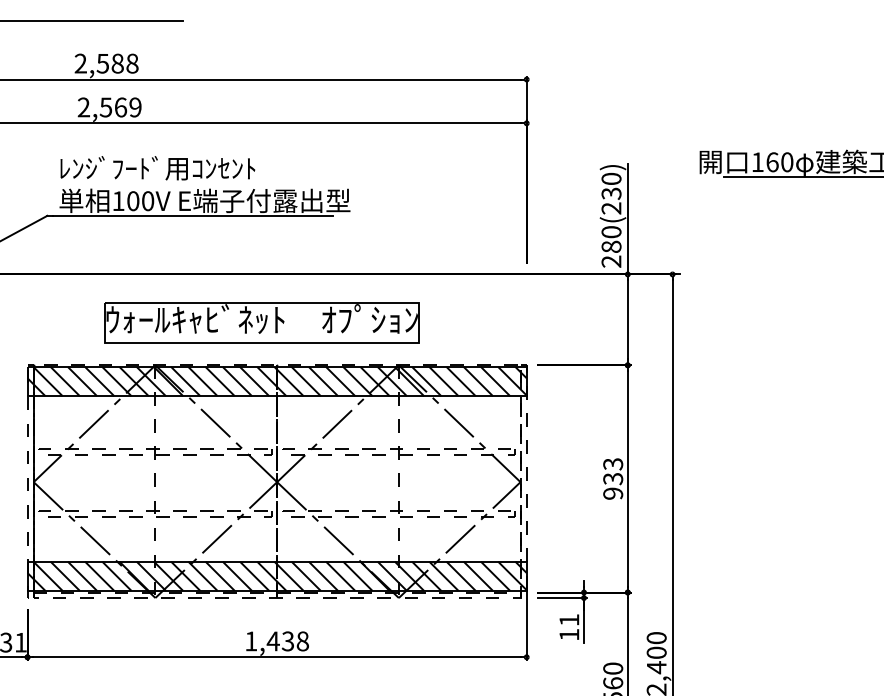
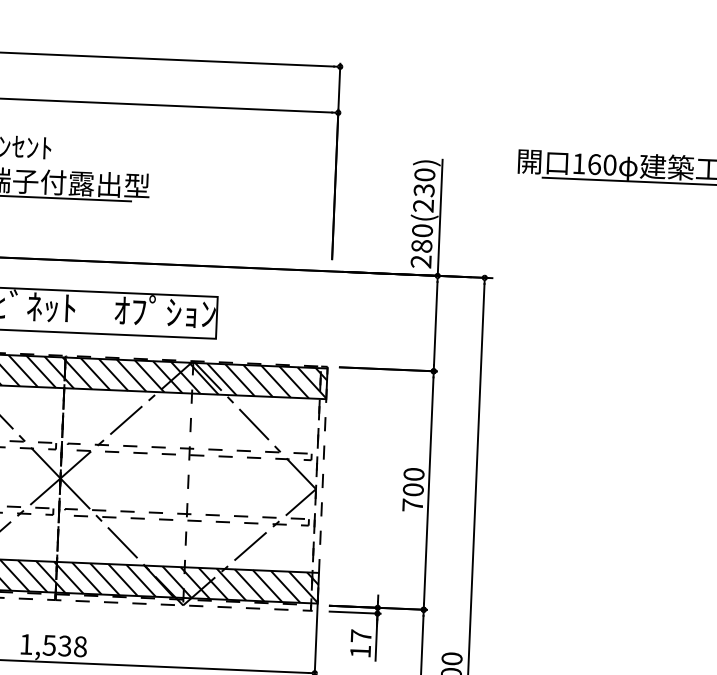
text: (613, 478) -> (413, 489), 933 -> 700
text: (569, 620) -> (361, 636), 11 -> 17
text: (272, 641) -> (48, 645), 1,438 -> 1,538

